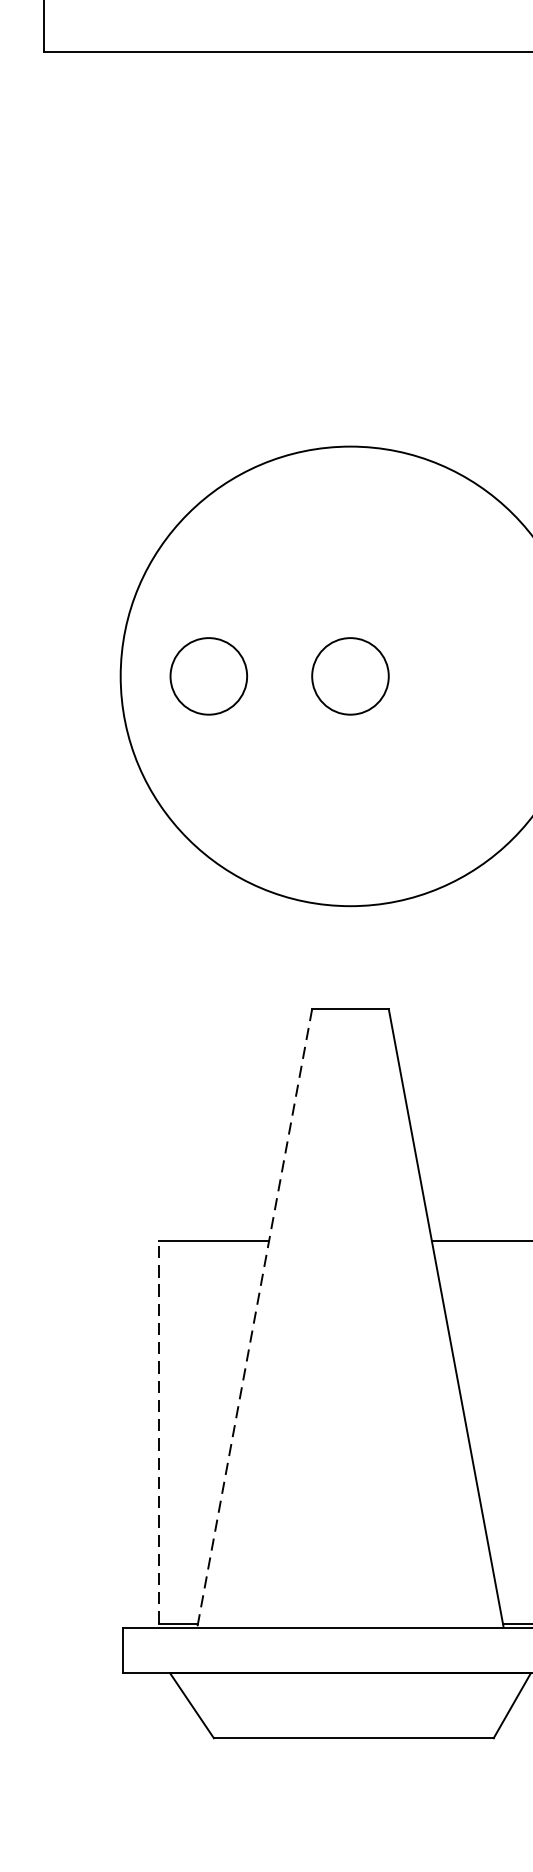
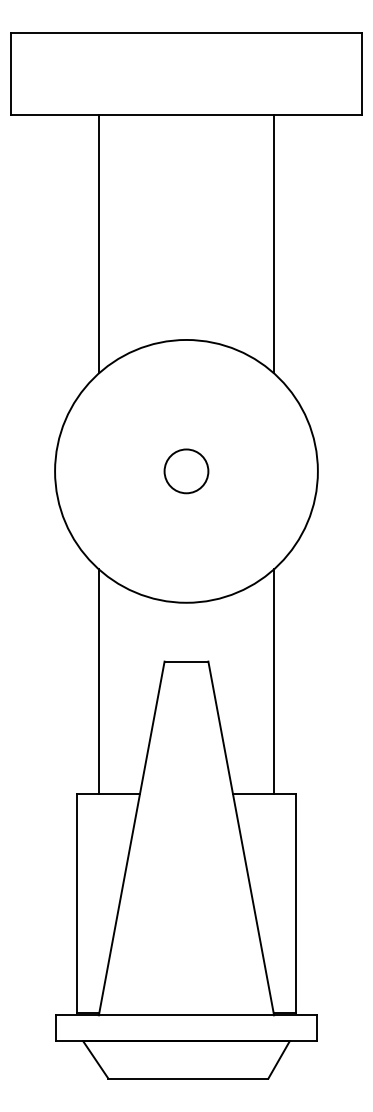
line: (196, 277) -> (98, 243), added
line: (504, 277) -> (274, 243), added
circle: (208, 676) -> (105, 471), removed
line: (196, 1043) -> (98, 681), added
line: (504, 1043) -> (274, 681), added
line: (254, 1318) -> (131, 838), dashed -> solid
line: (158, 1431) -> (76, 903), dashed -> solid

